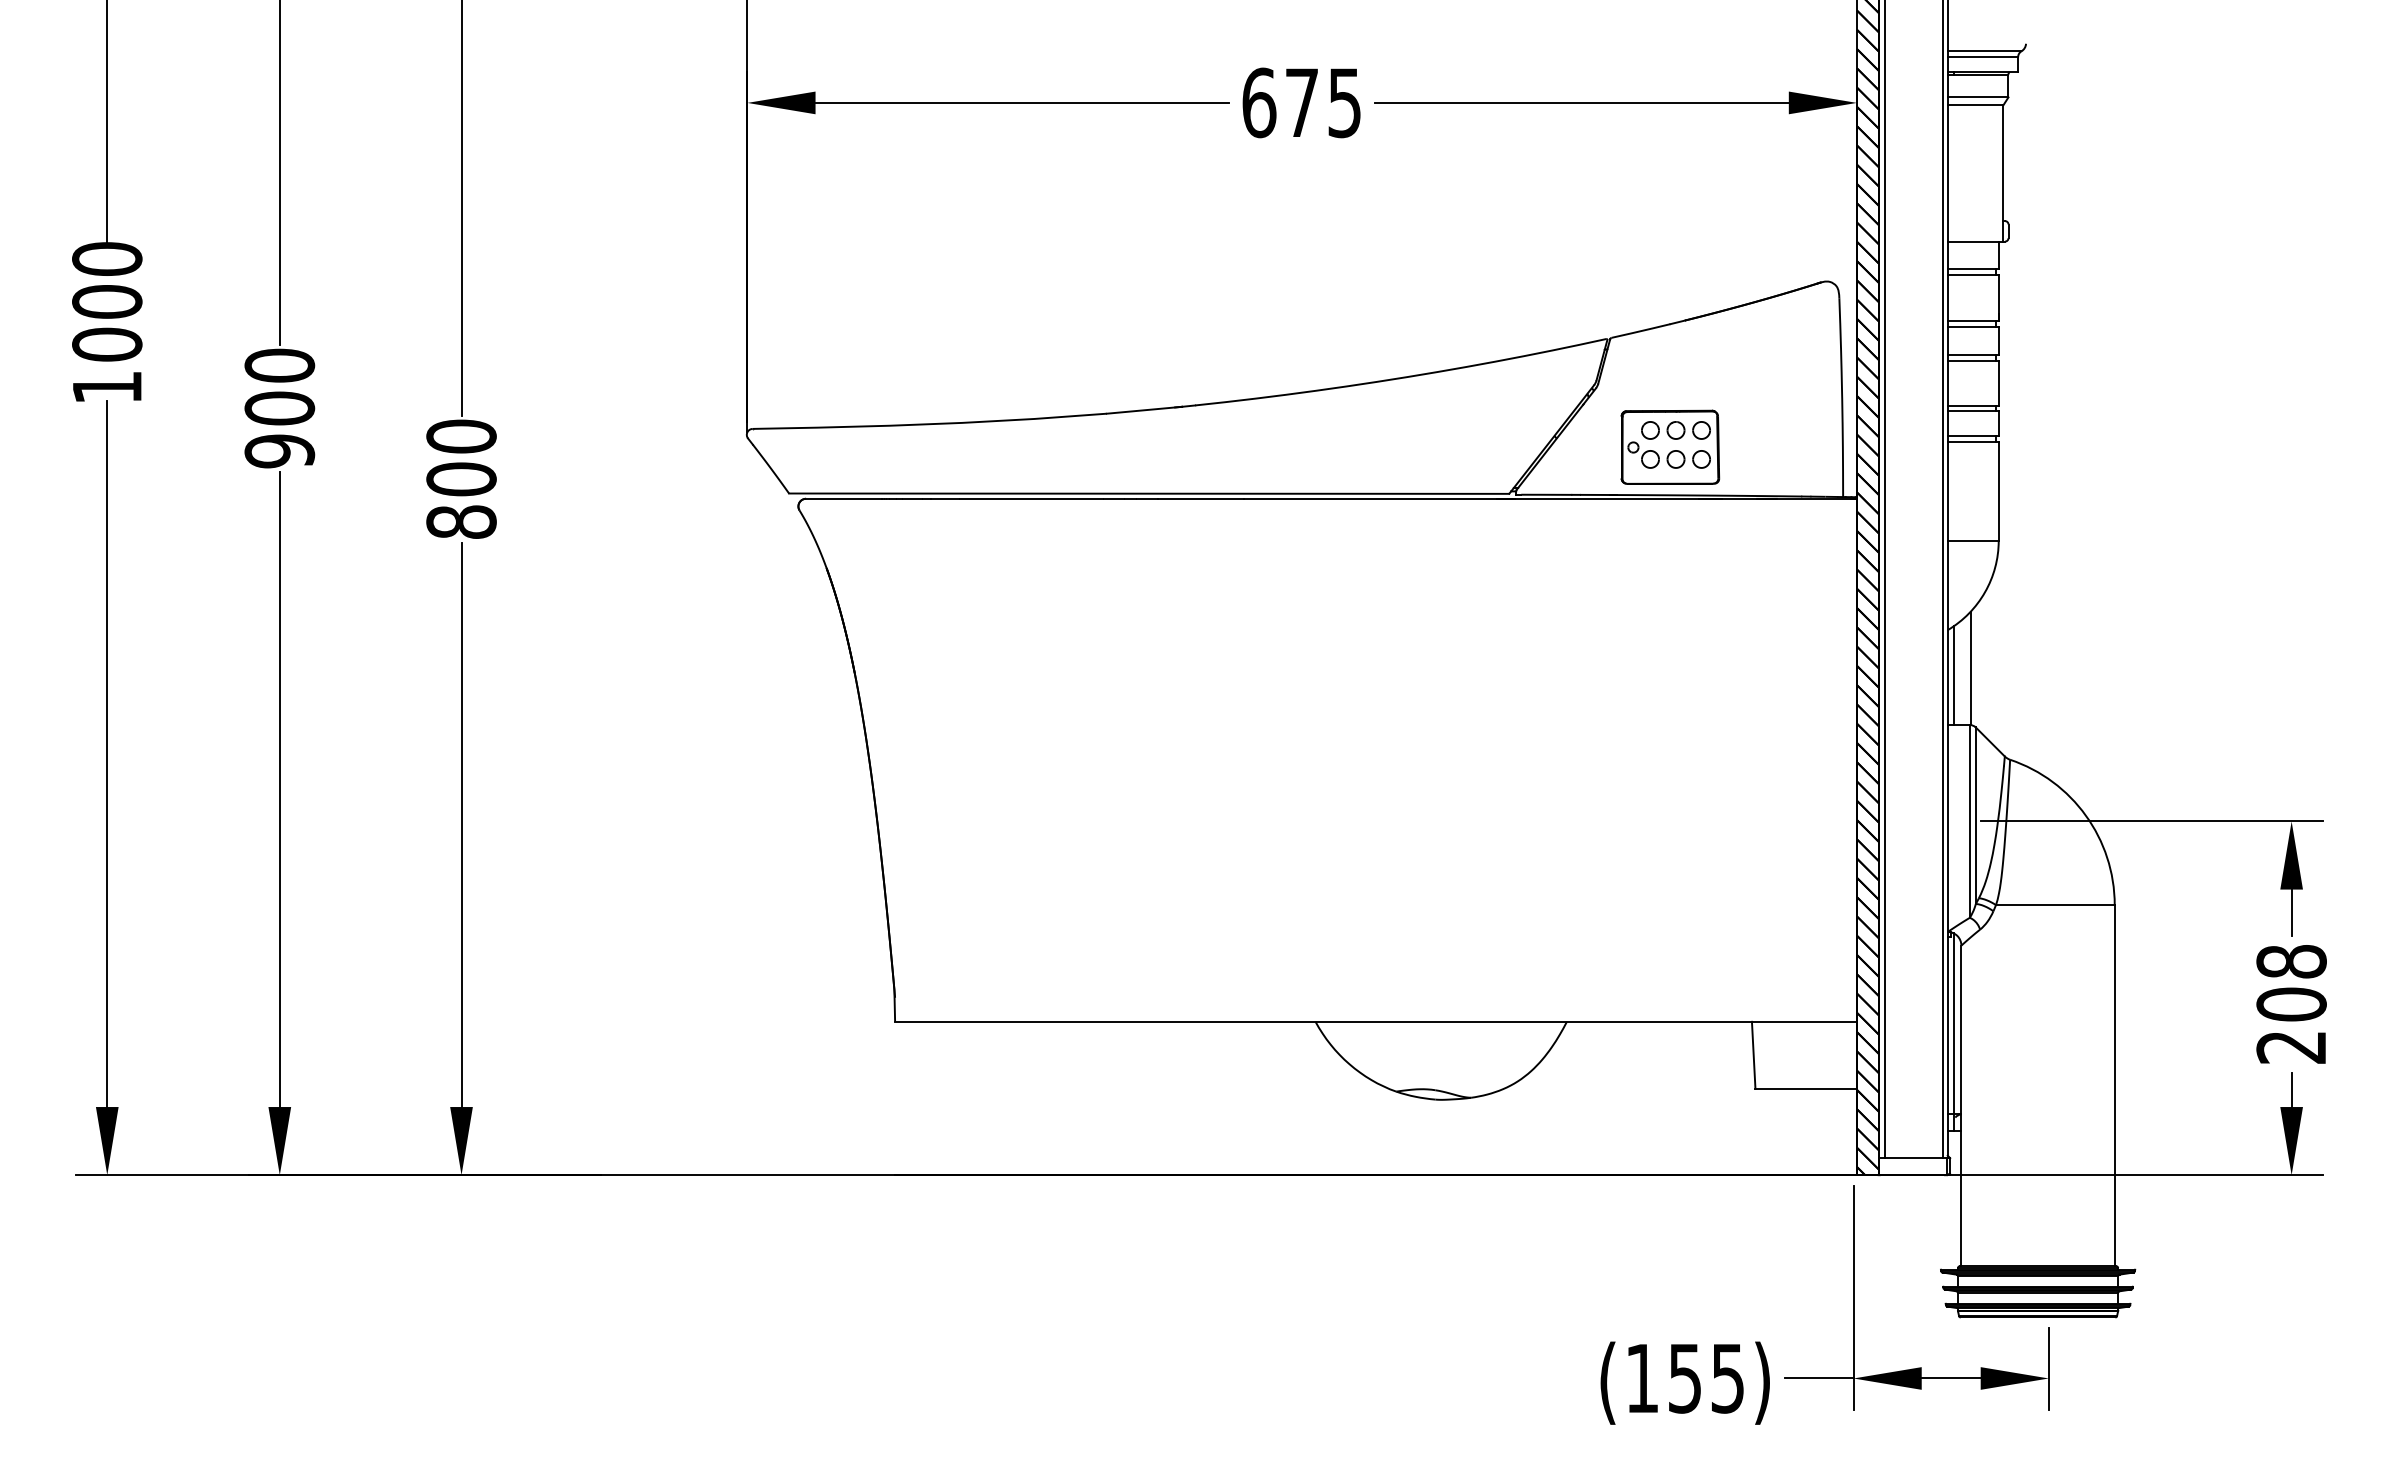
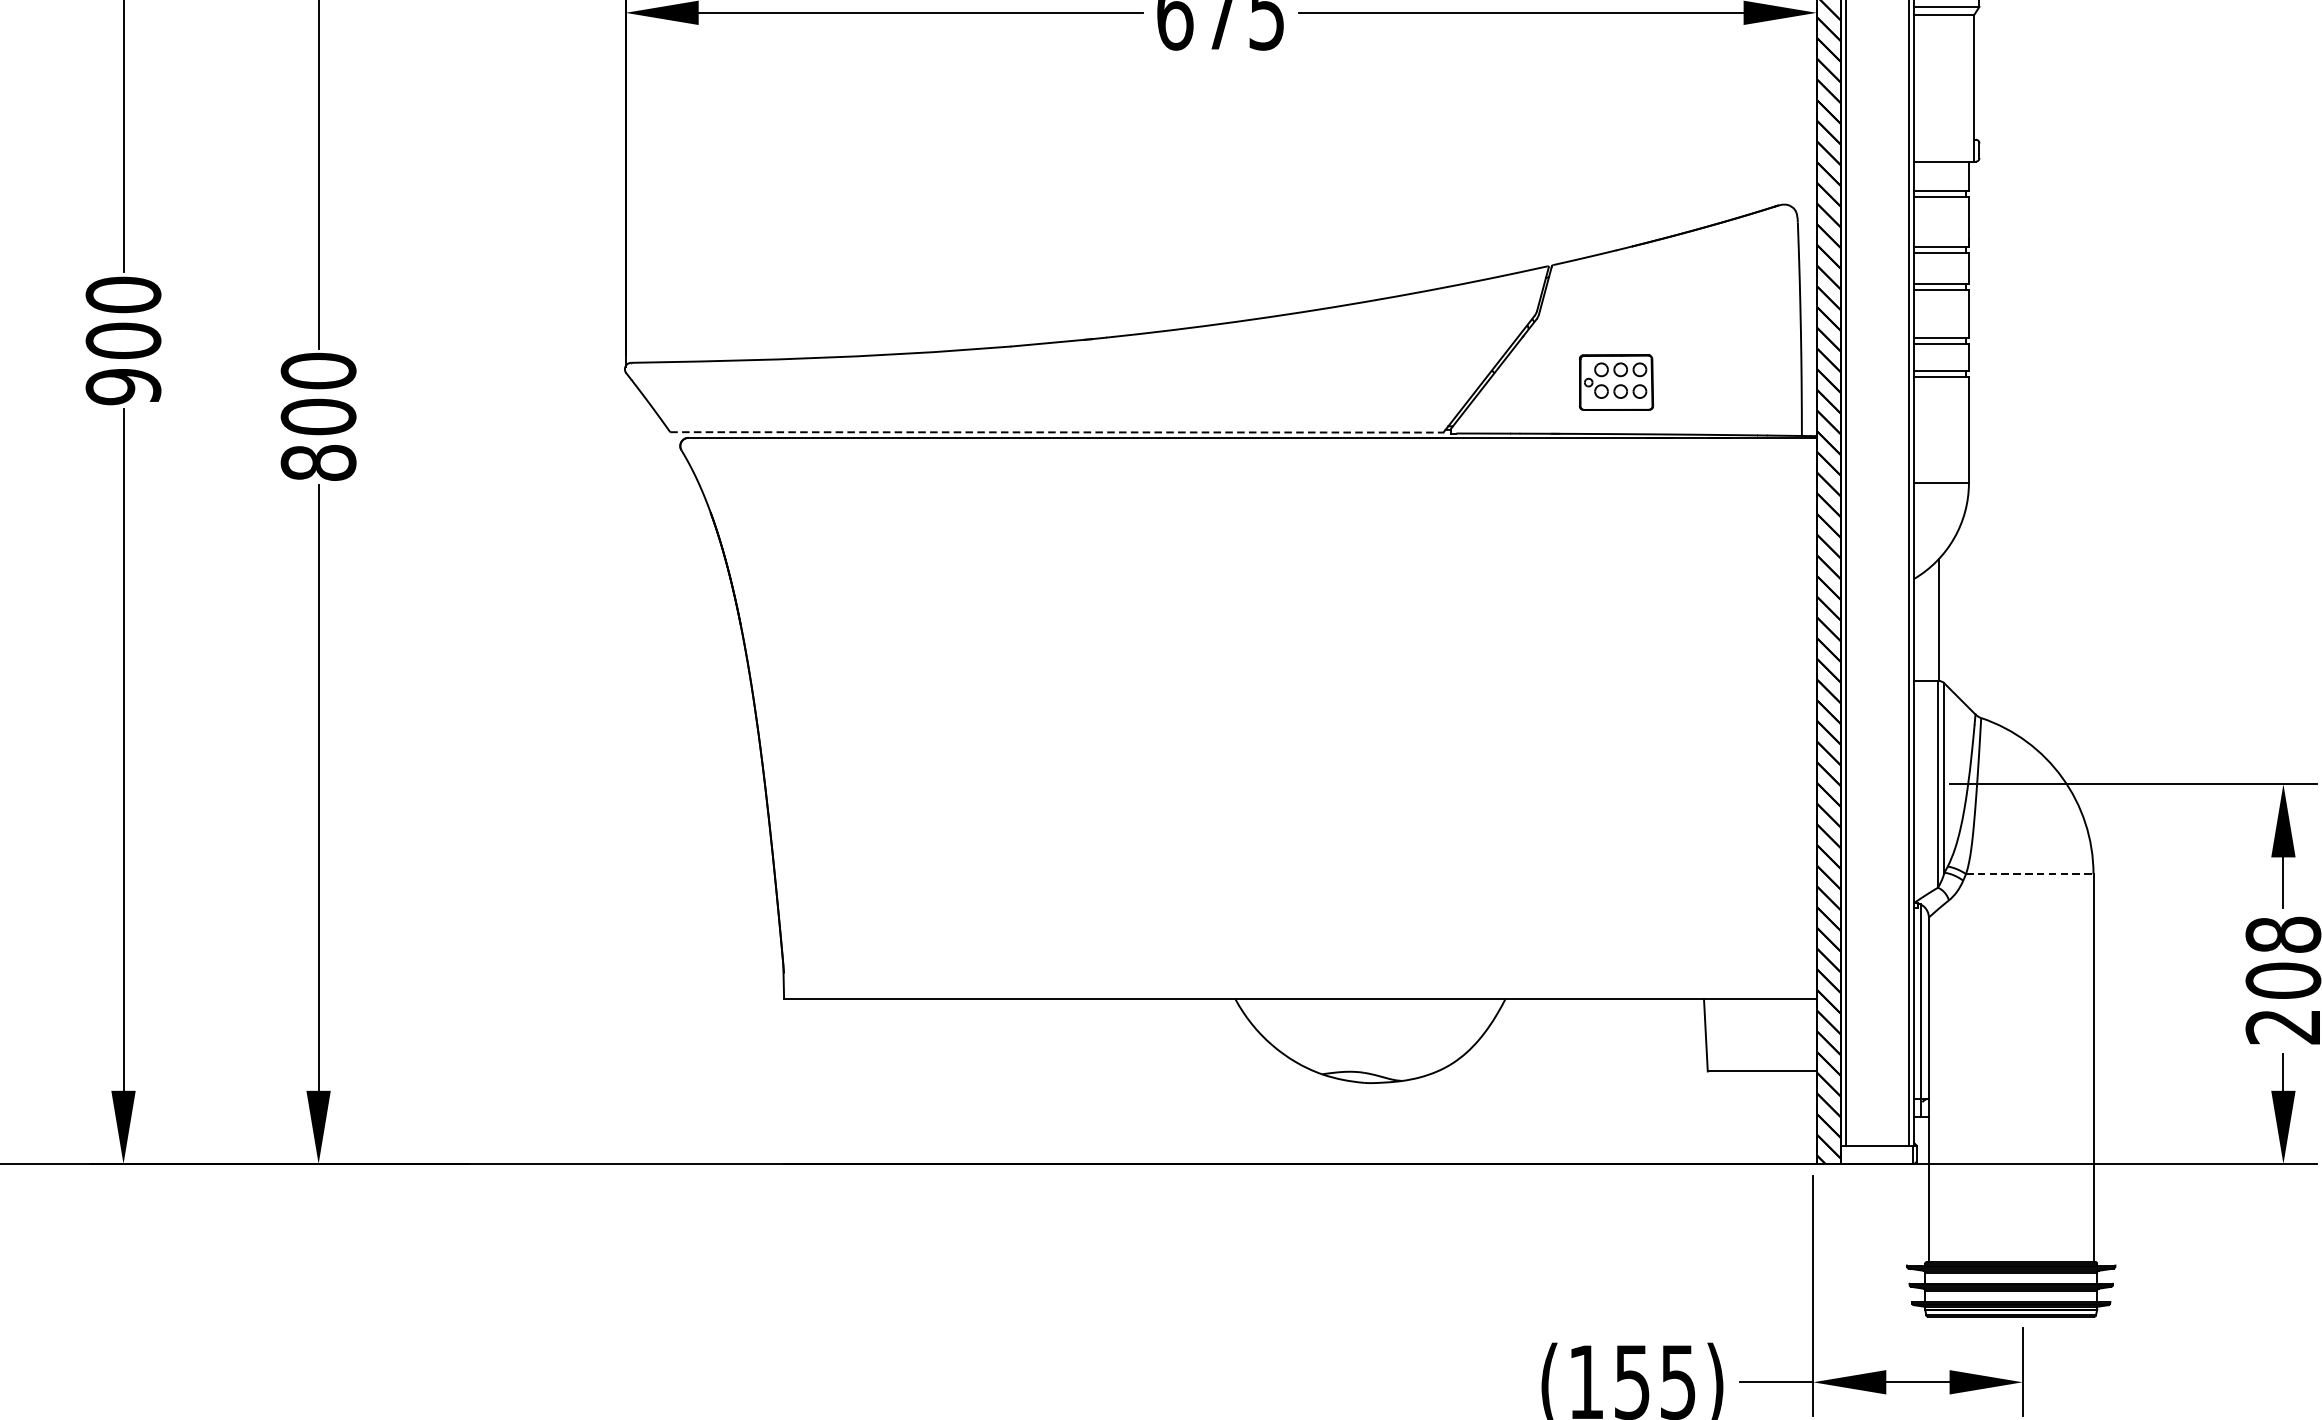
part: (1670, 446) -> (1616, 381), size x0.7
line: (1148, 493) -> (1056, 432), solid -> dashed
line: (1953, 675) -> (1920, 627), removed
line: (2055, 905) -> (2029, 874), solid -> dashed

